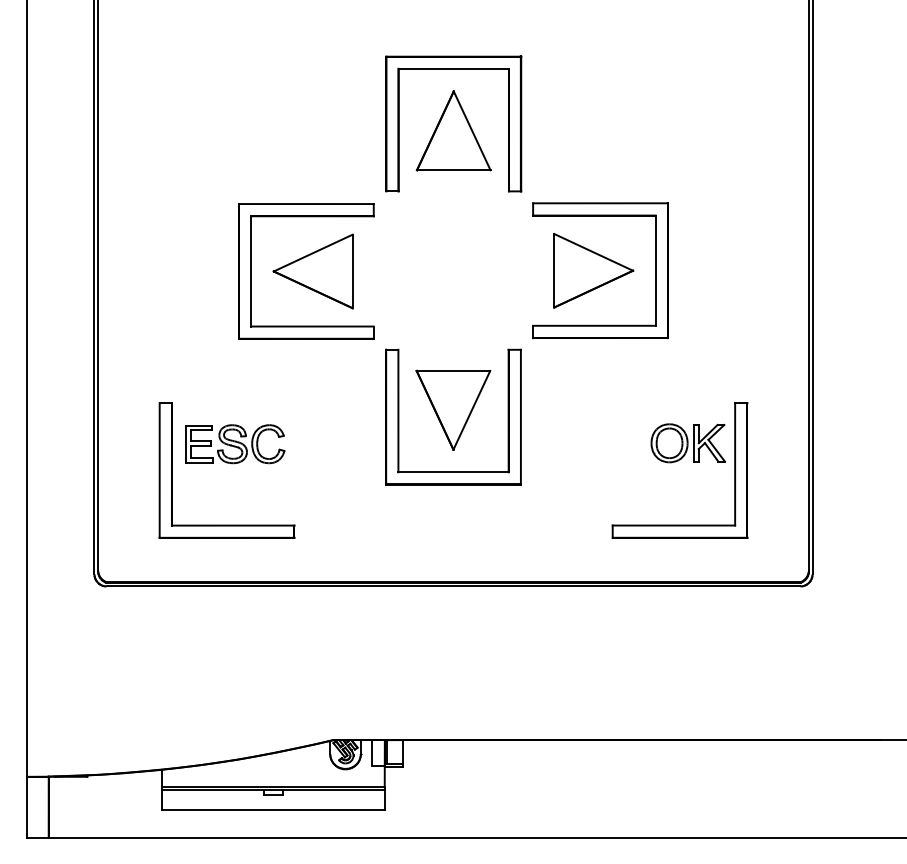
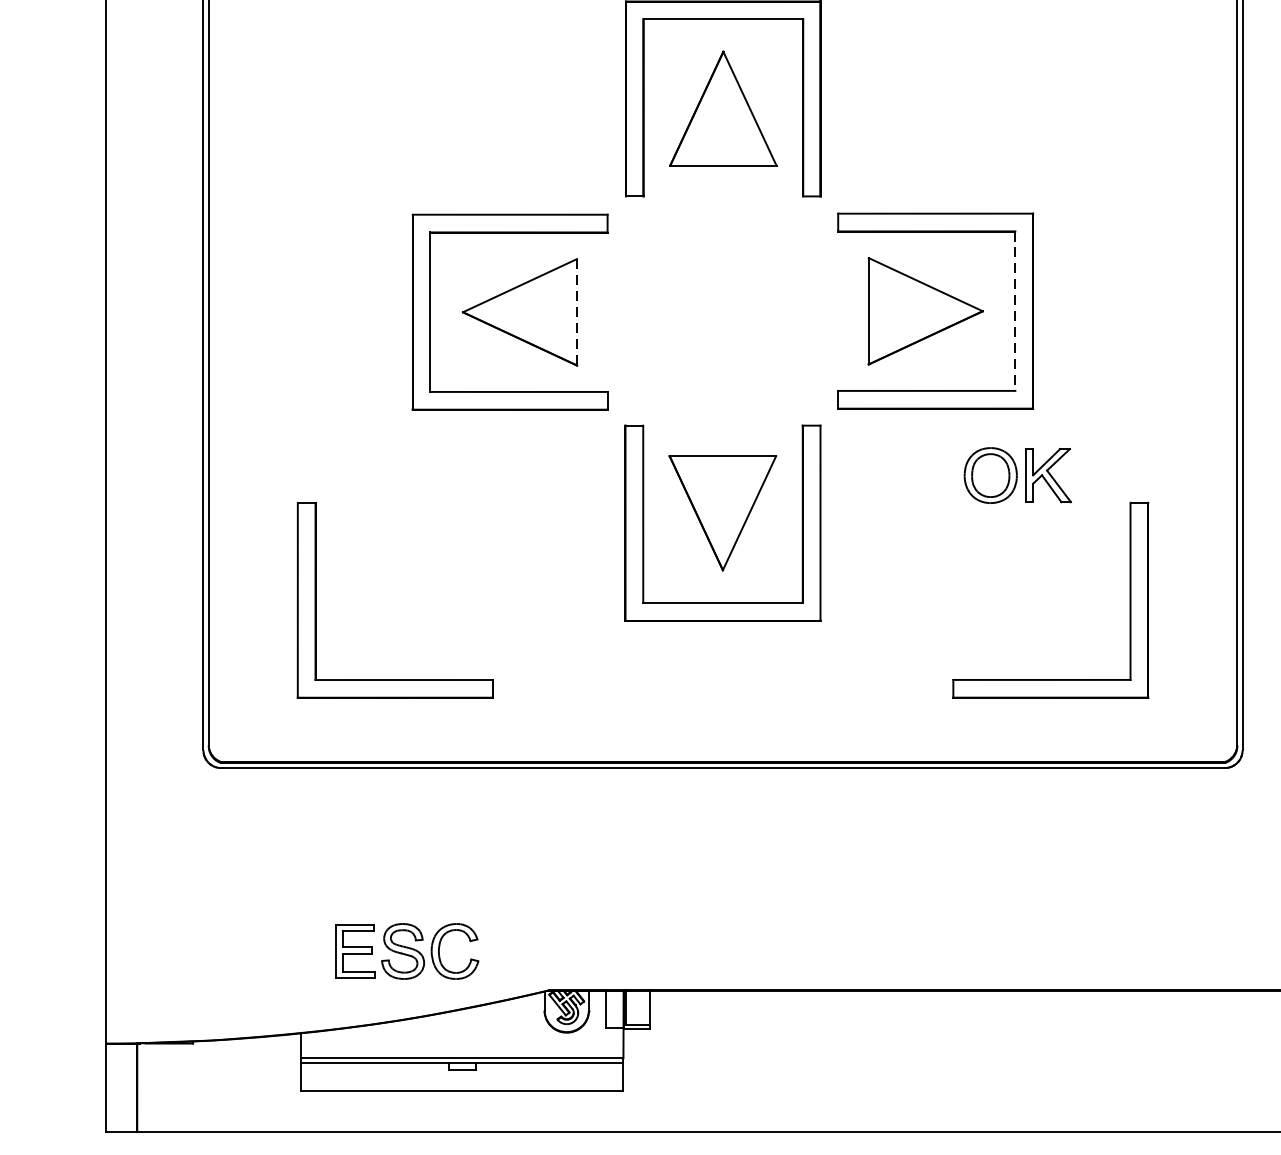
line: (352, 271) -> (576, 312), solid -> dashed
line: (655, 271) -> (1015, 312), solid -> dashed
part: (687, 443) -> (1016, 475), moved
part: (235, 444) -> (407, 951), moved

